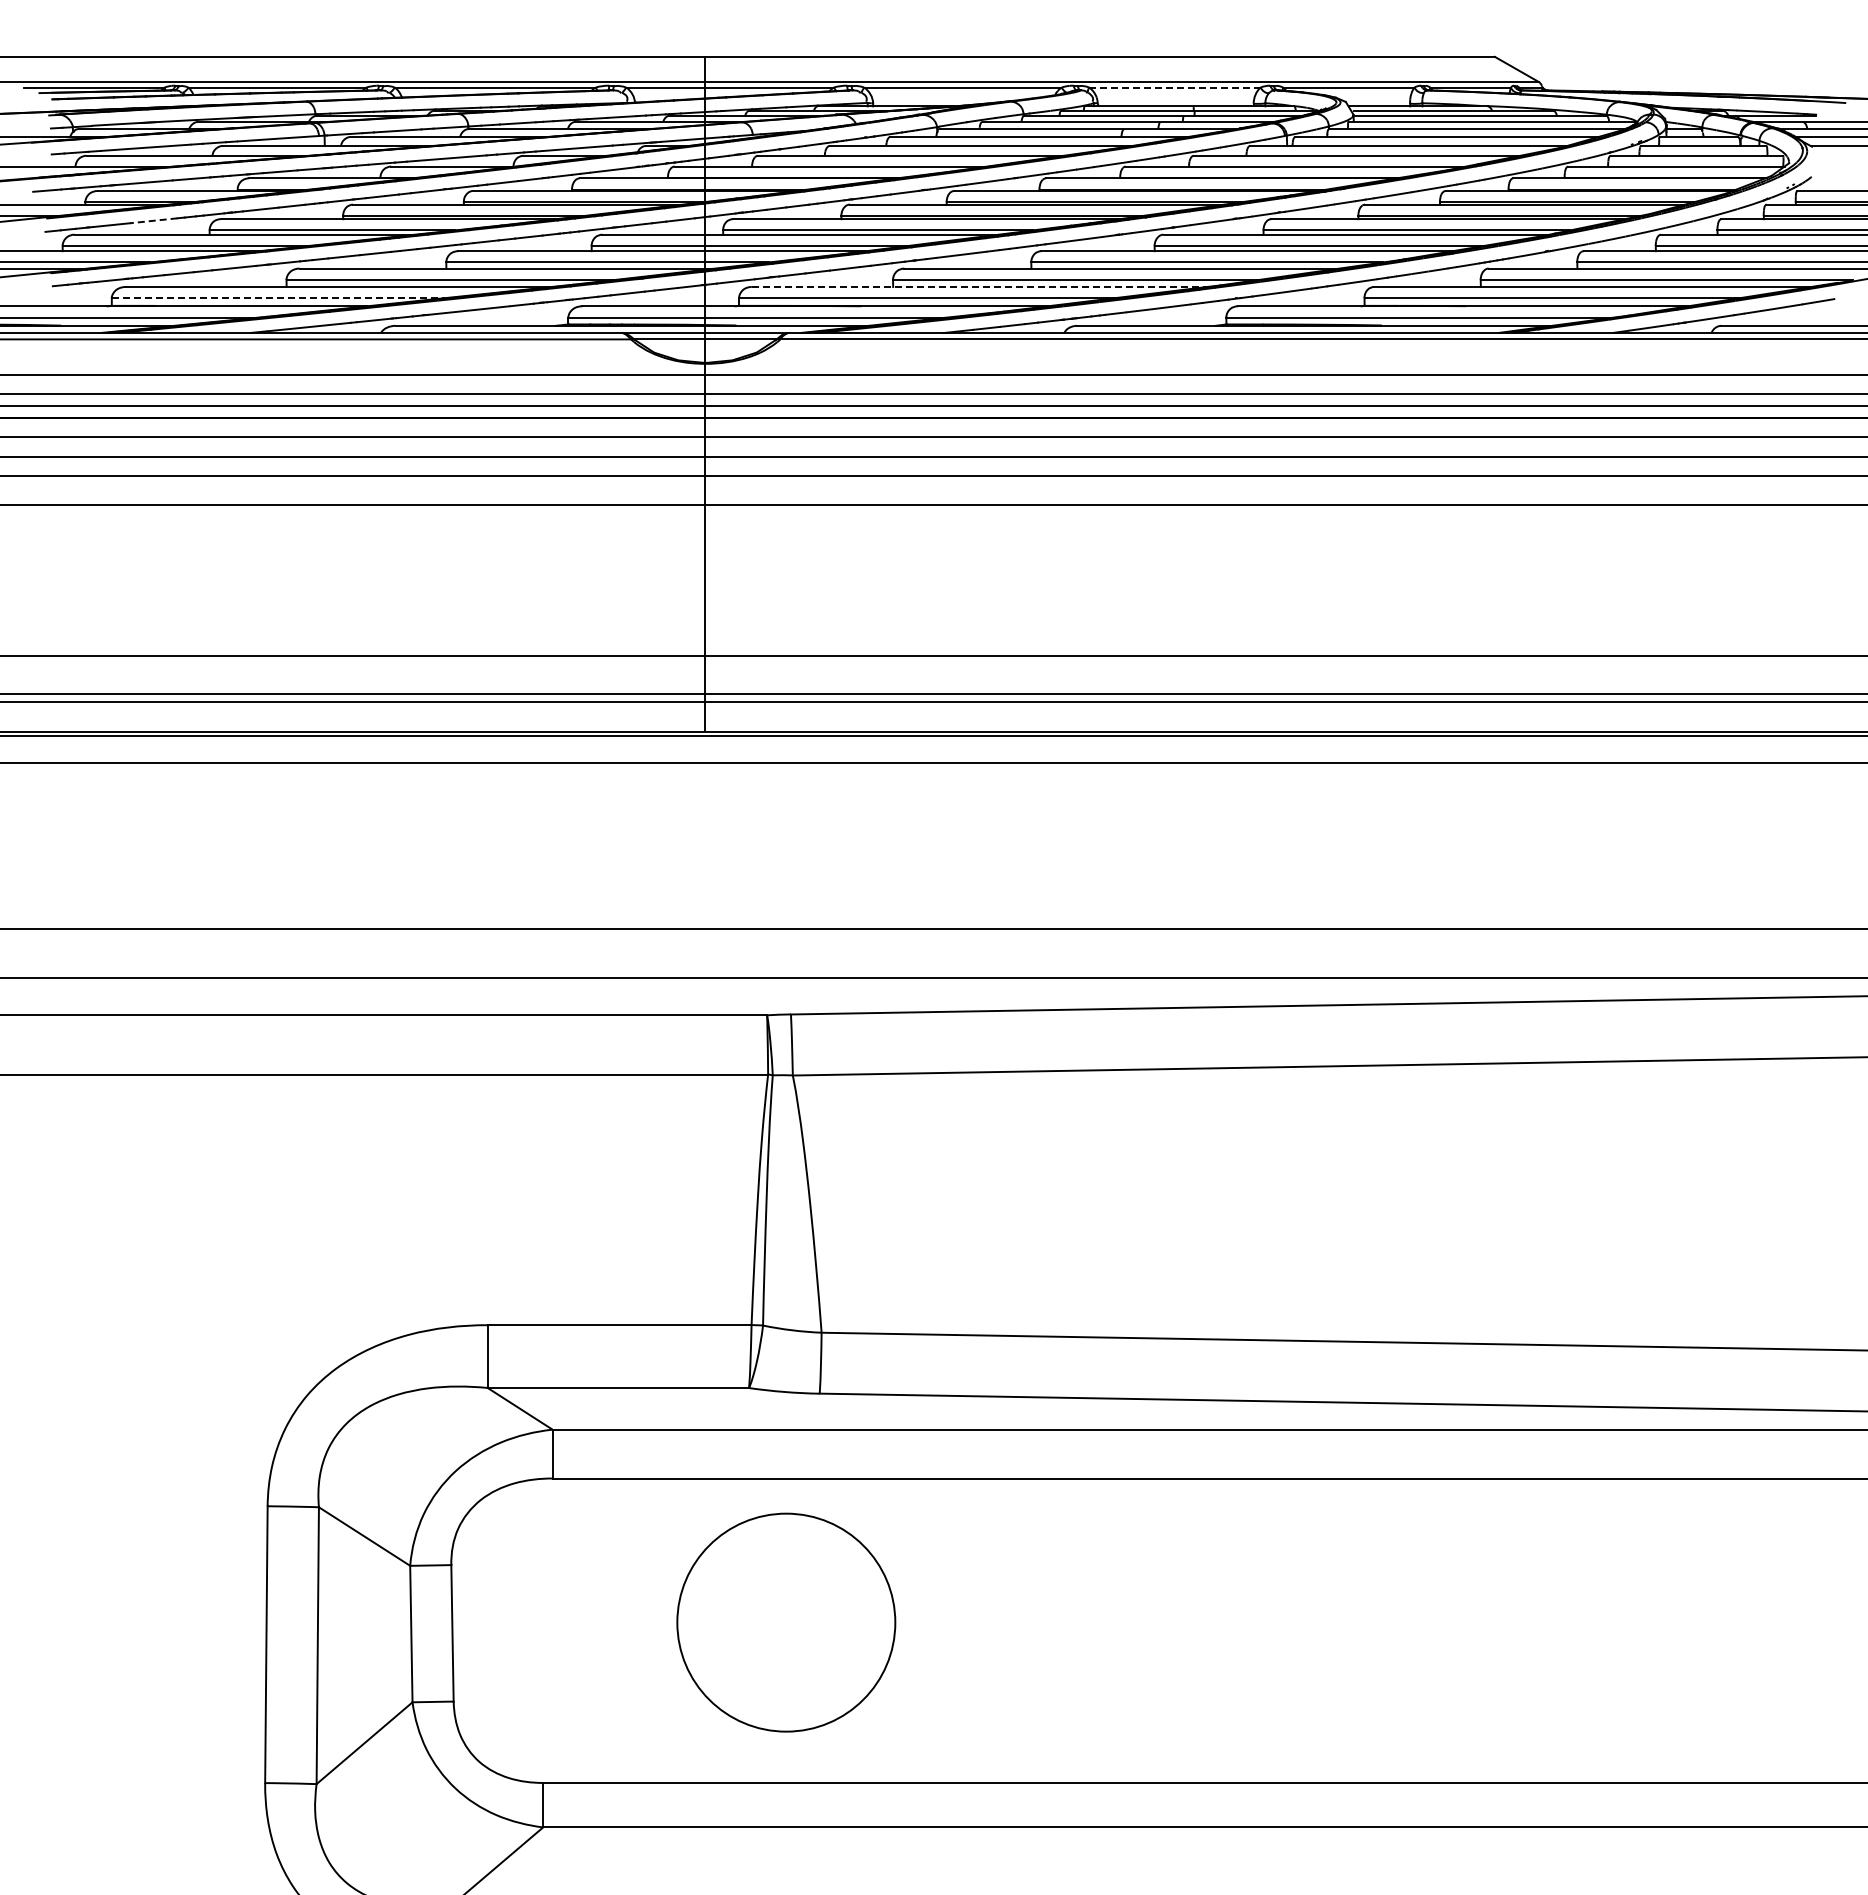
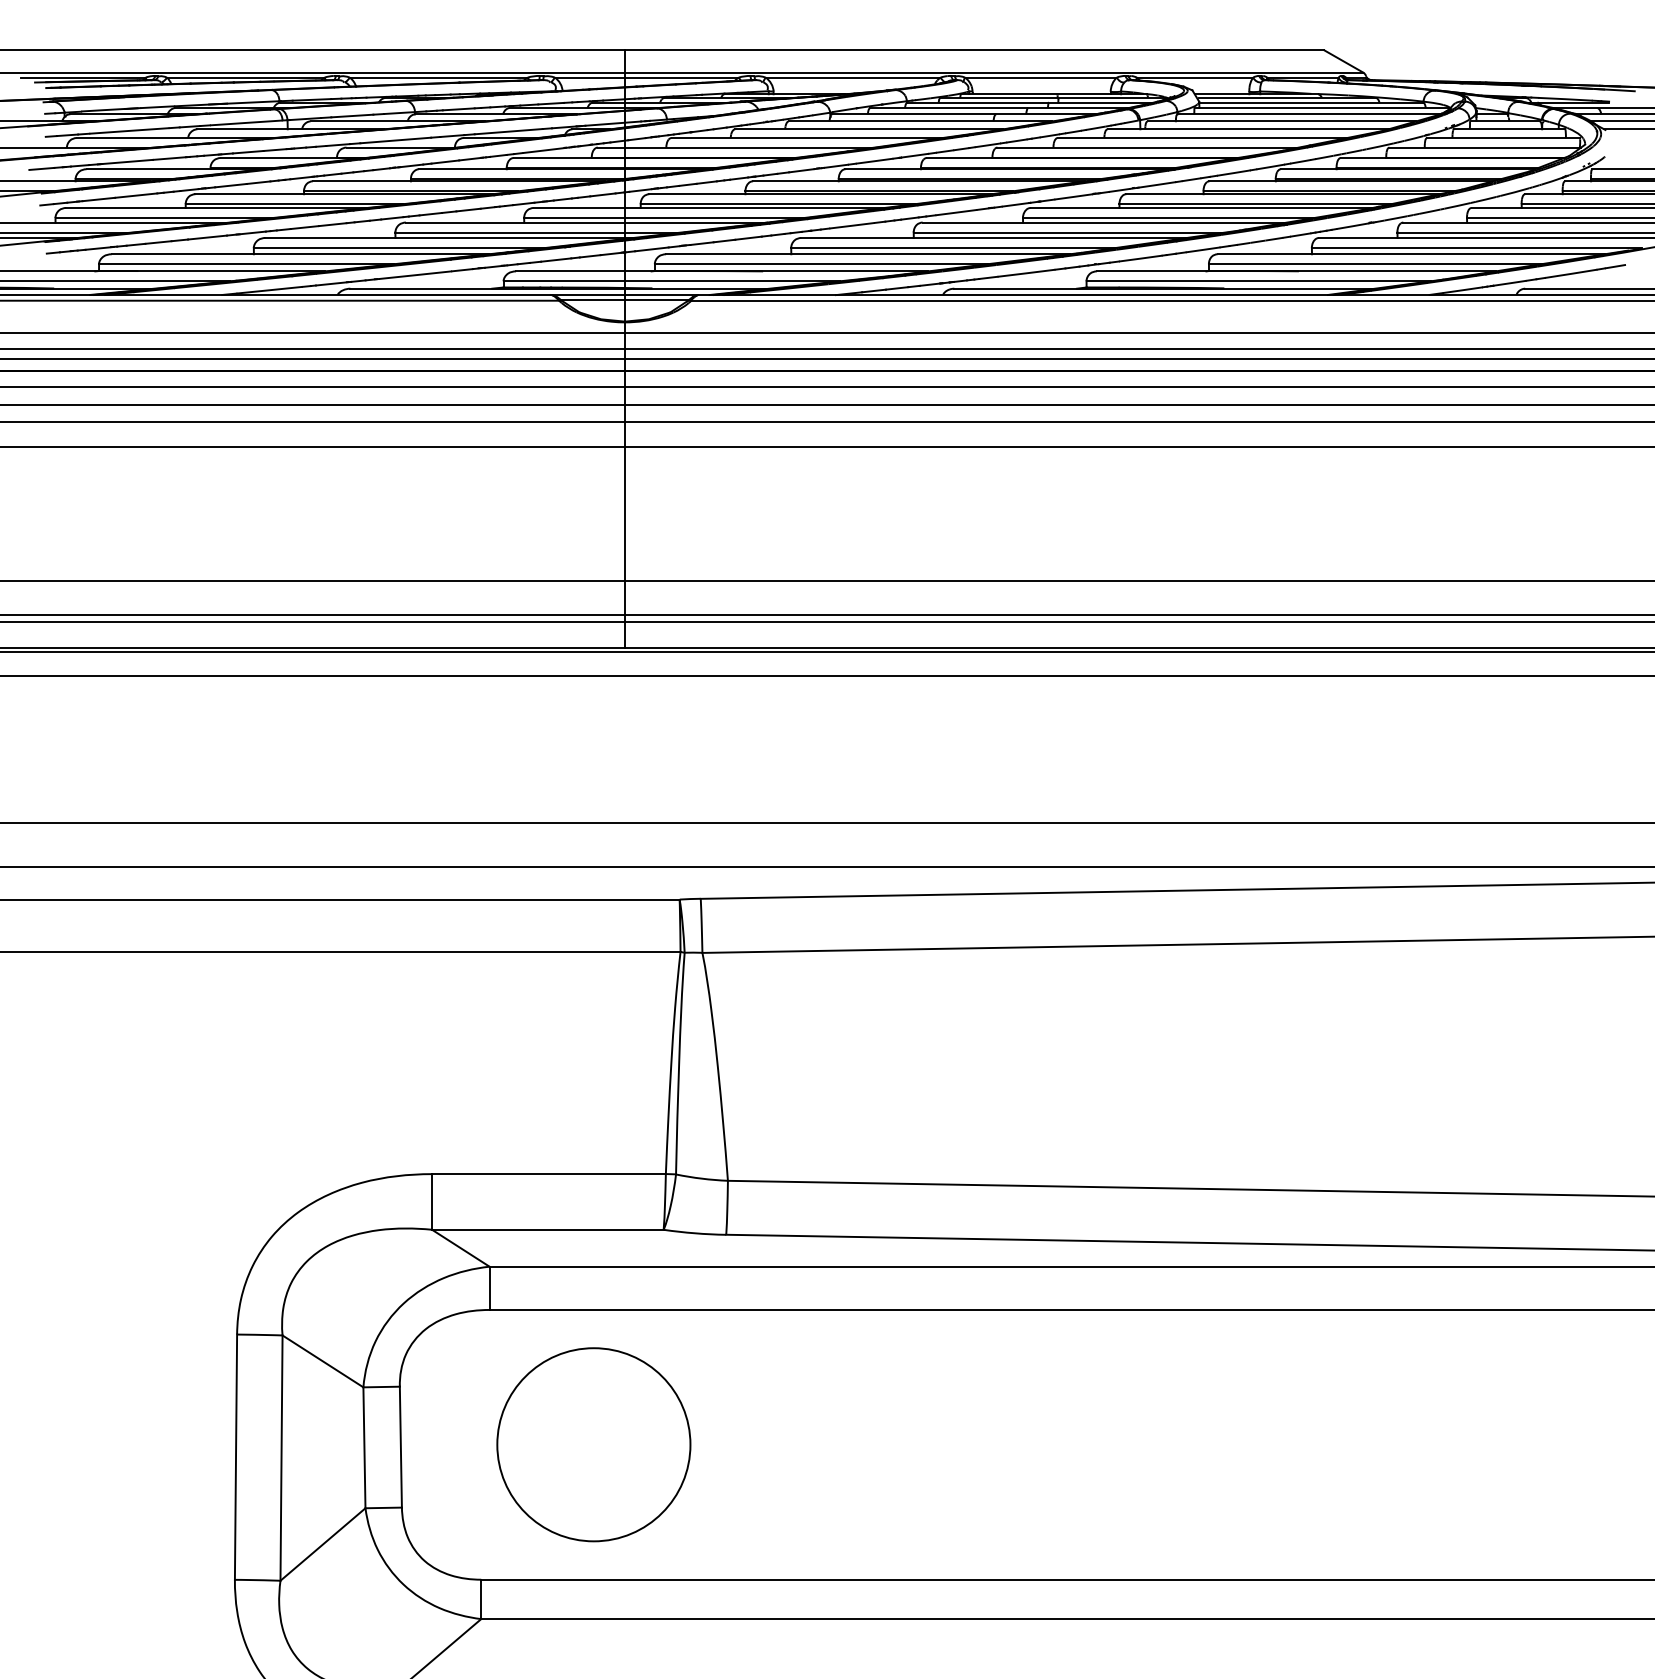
line: (1174, 87) -> (1040, 77), dashed -> solid
line: (153, 220) -> (135, 195), dashed -> solid
line: (979, 286) -> (867, 253), dashed -> solid
line: (278, 298) -> (246, 264), dashed -> solid
circle: (786, 1622) -> (594, 1444), moved

